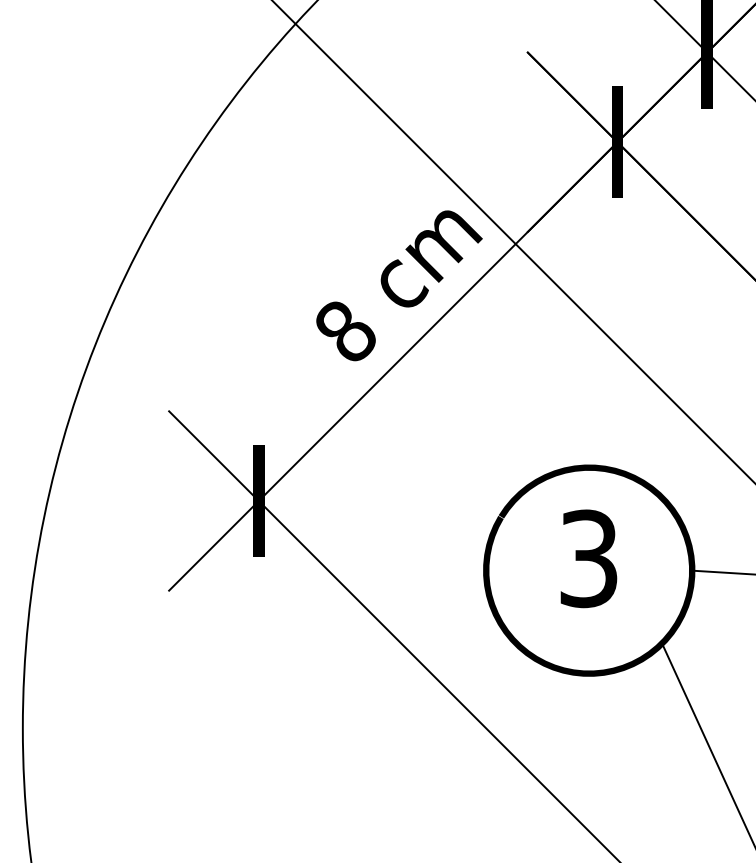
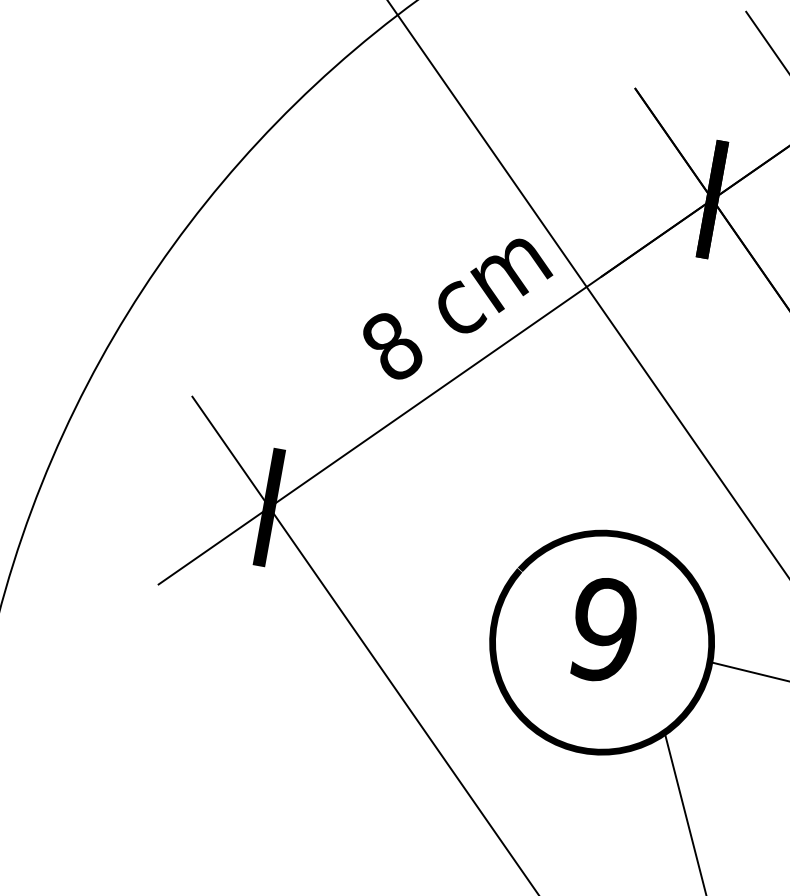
text: (588, 558) -> (603, 629), 3 -> 9

